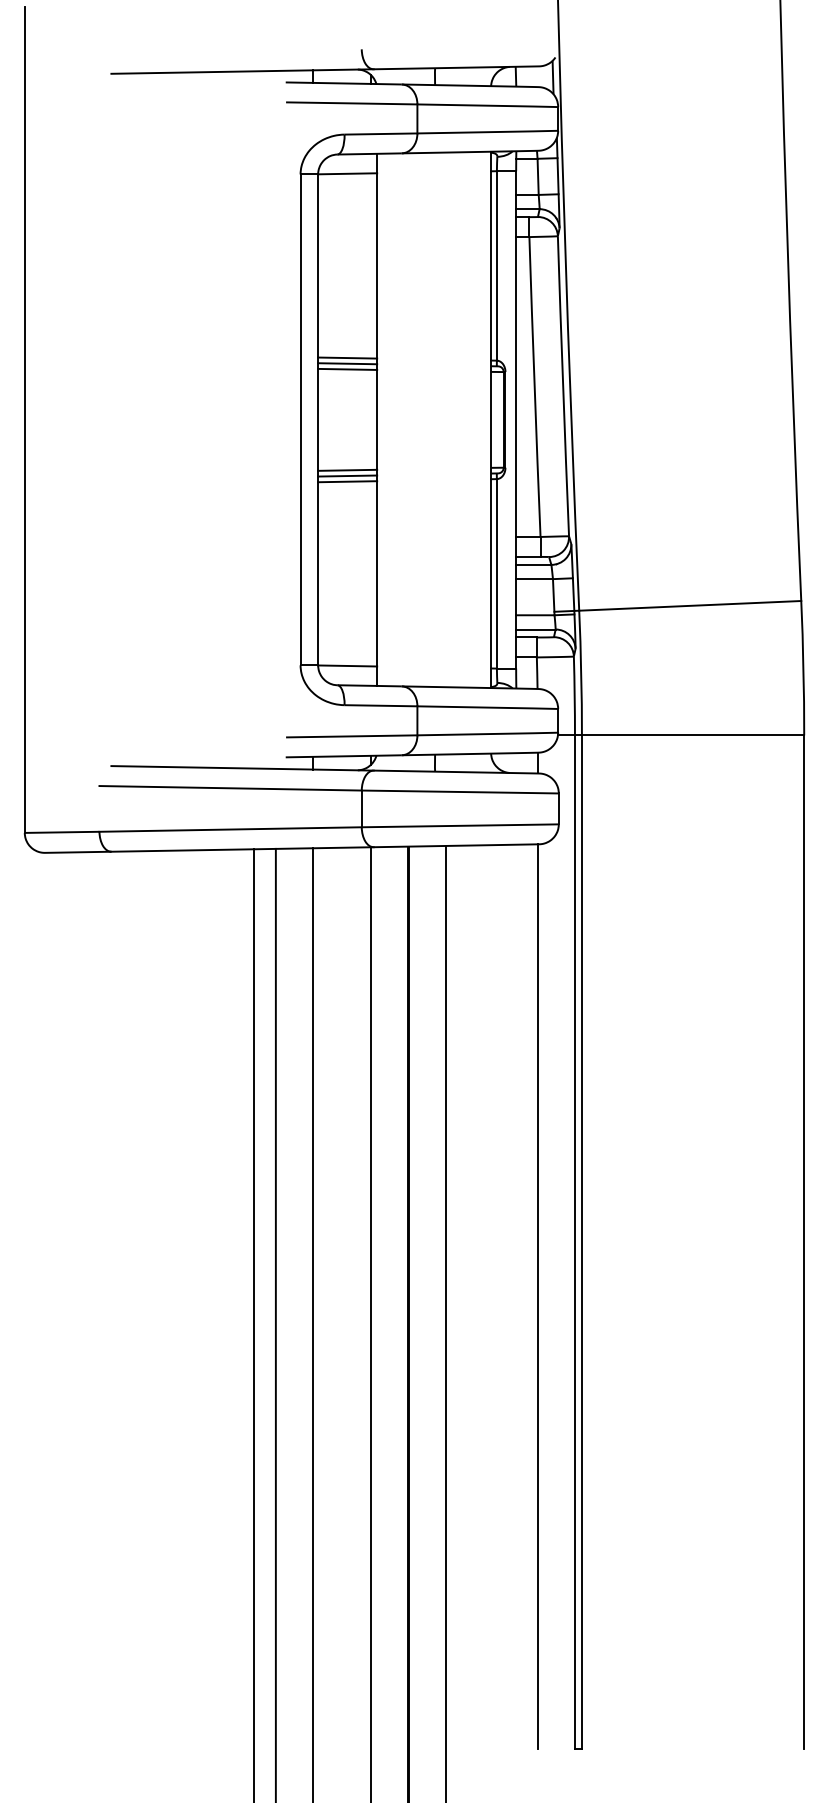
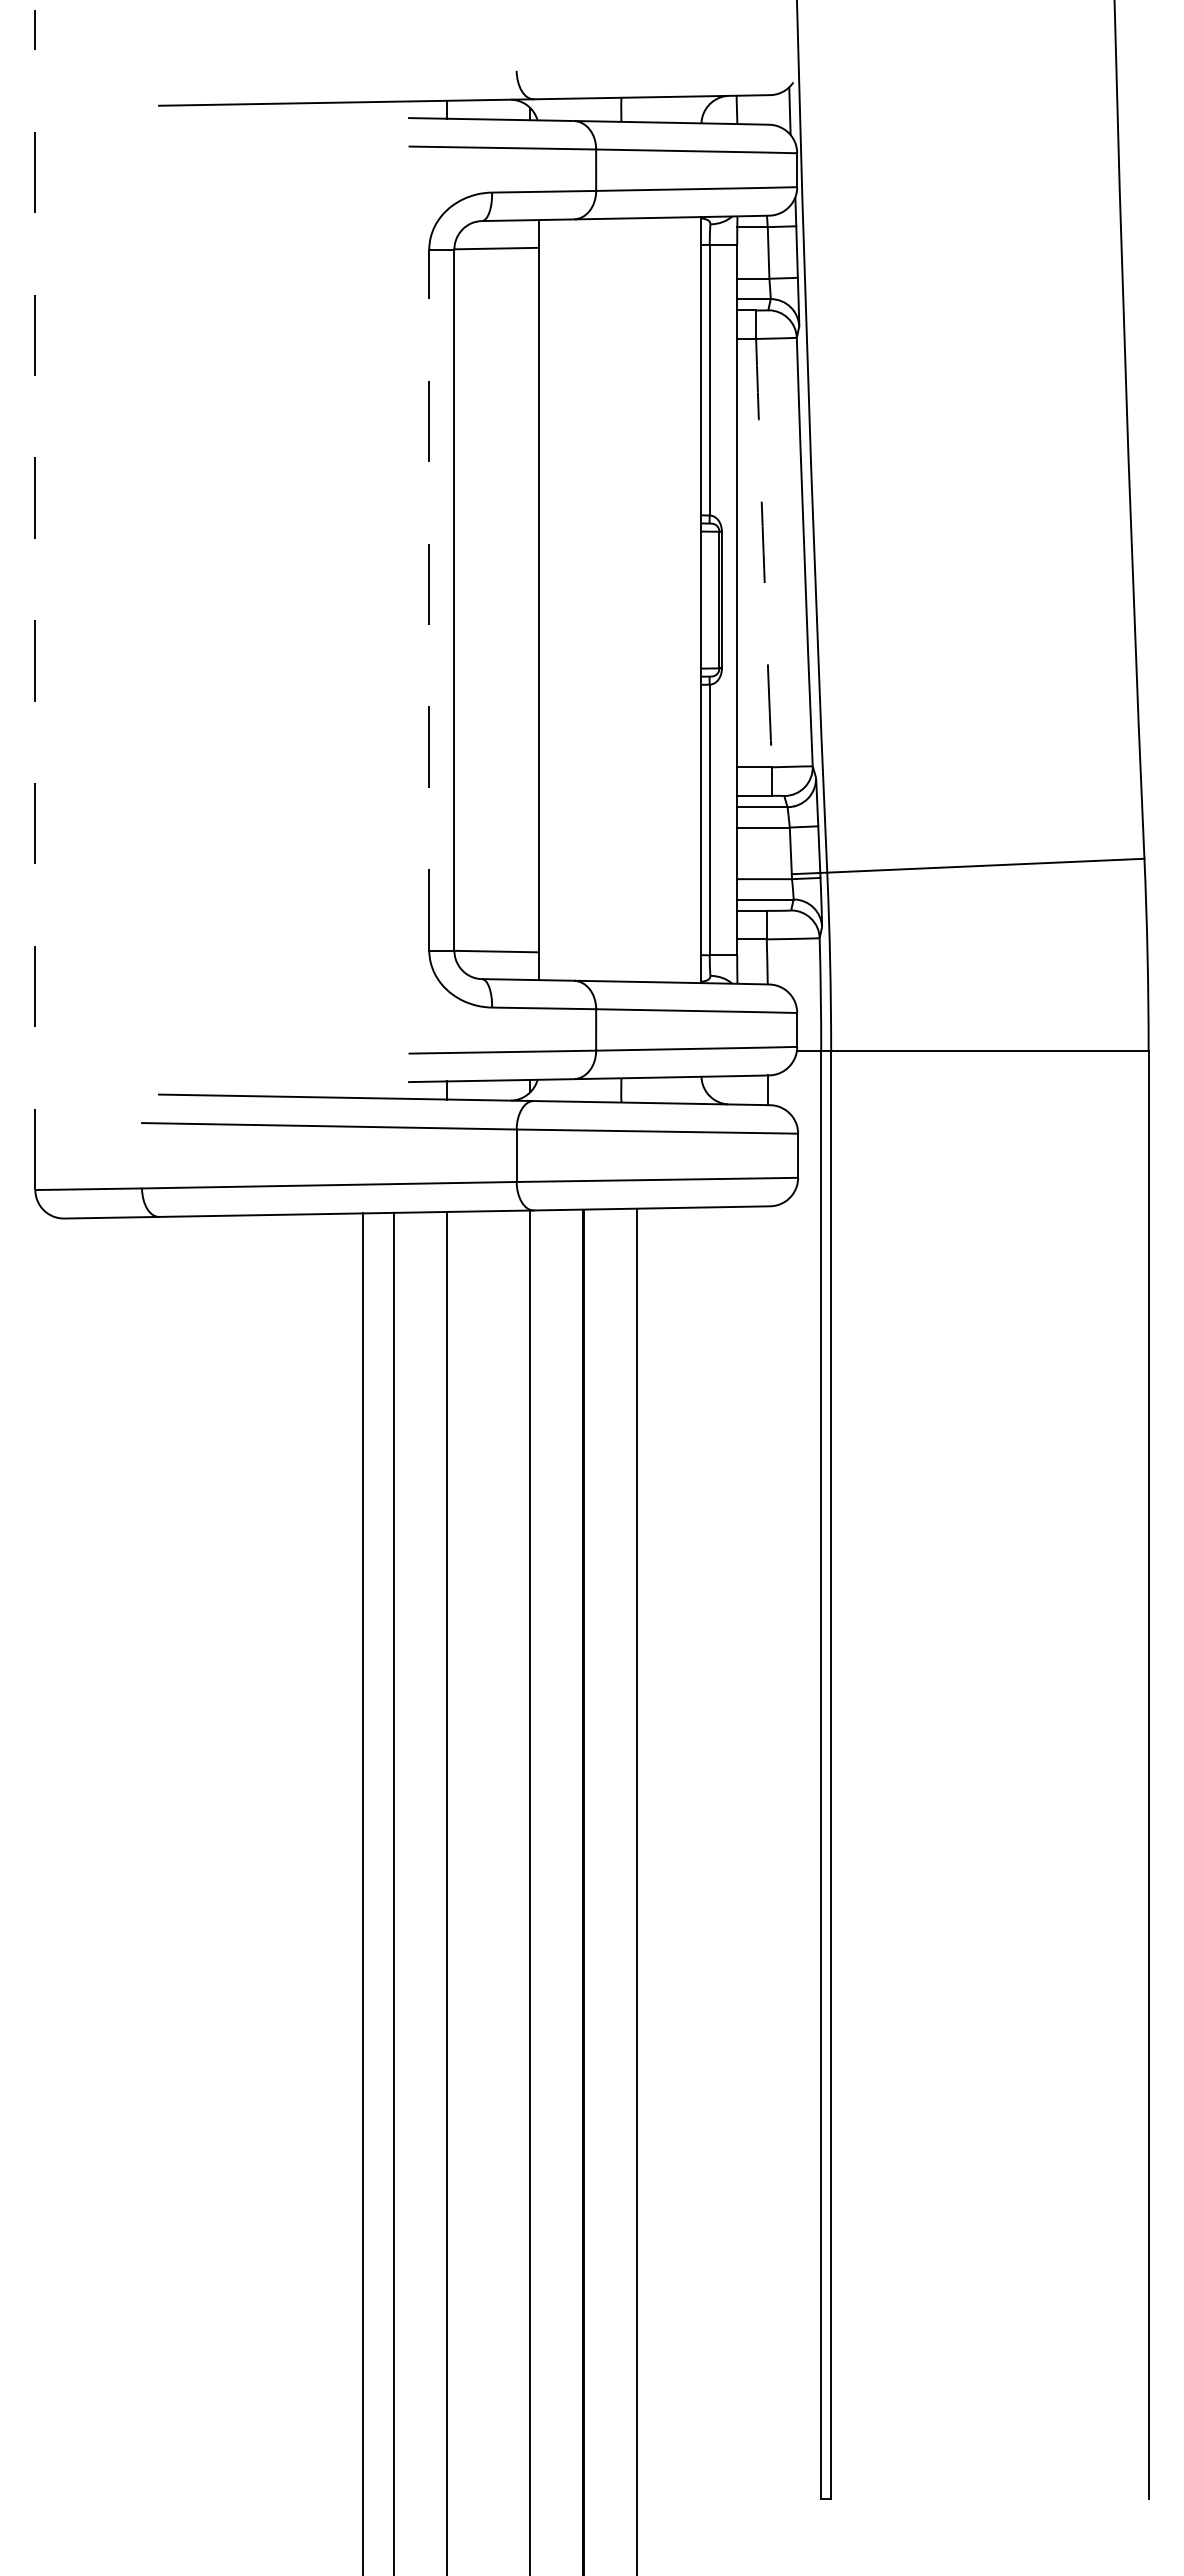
line: (347, 357) -> (496, 511), removed
line: (347, 363) -> (496, 519), removed
line: (347, 369) -> (496, 527), removed
arc: (534, 387) -> (763, 553), solid -> dashed
line: (24, 420) -> (35, 600), solid -> dashed
line: (300, 420) -> (429, 600), solid -> dashed
line: (347, 469) -> (496, 671), removed
line: (347, 476) -> (496, 680), removed
line: (347, 481) -> (496, 688), removed
line: (538, 1296) -> (768, 1852), removed

